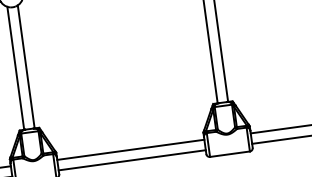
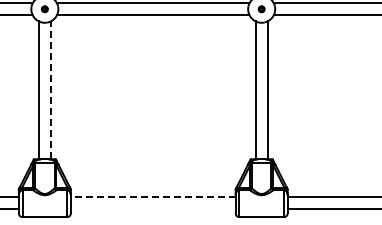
line: (26, 67) -> (50, 90), solid -> dashed
line: (130, 150) -> (152, 197), solid -> dashed
line: (131, 160) -> (152, 209), removed

